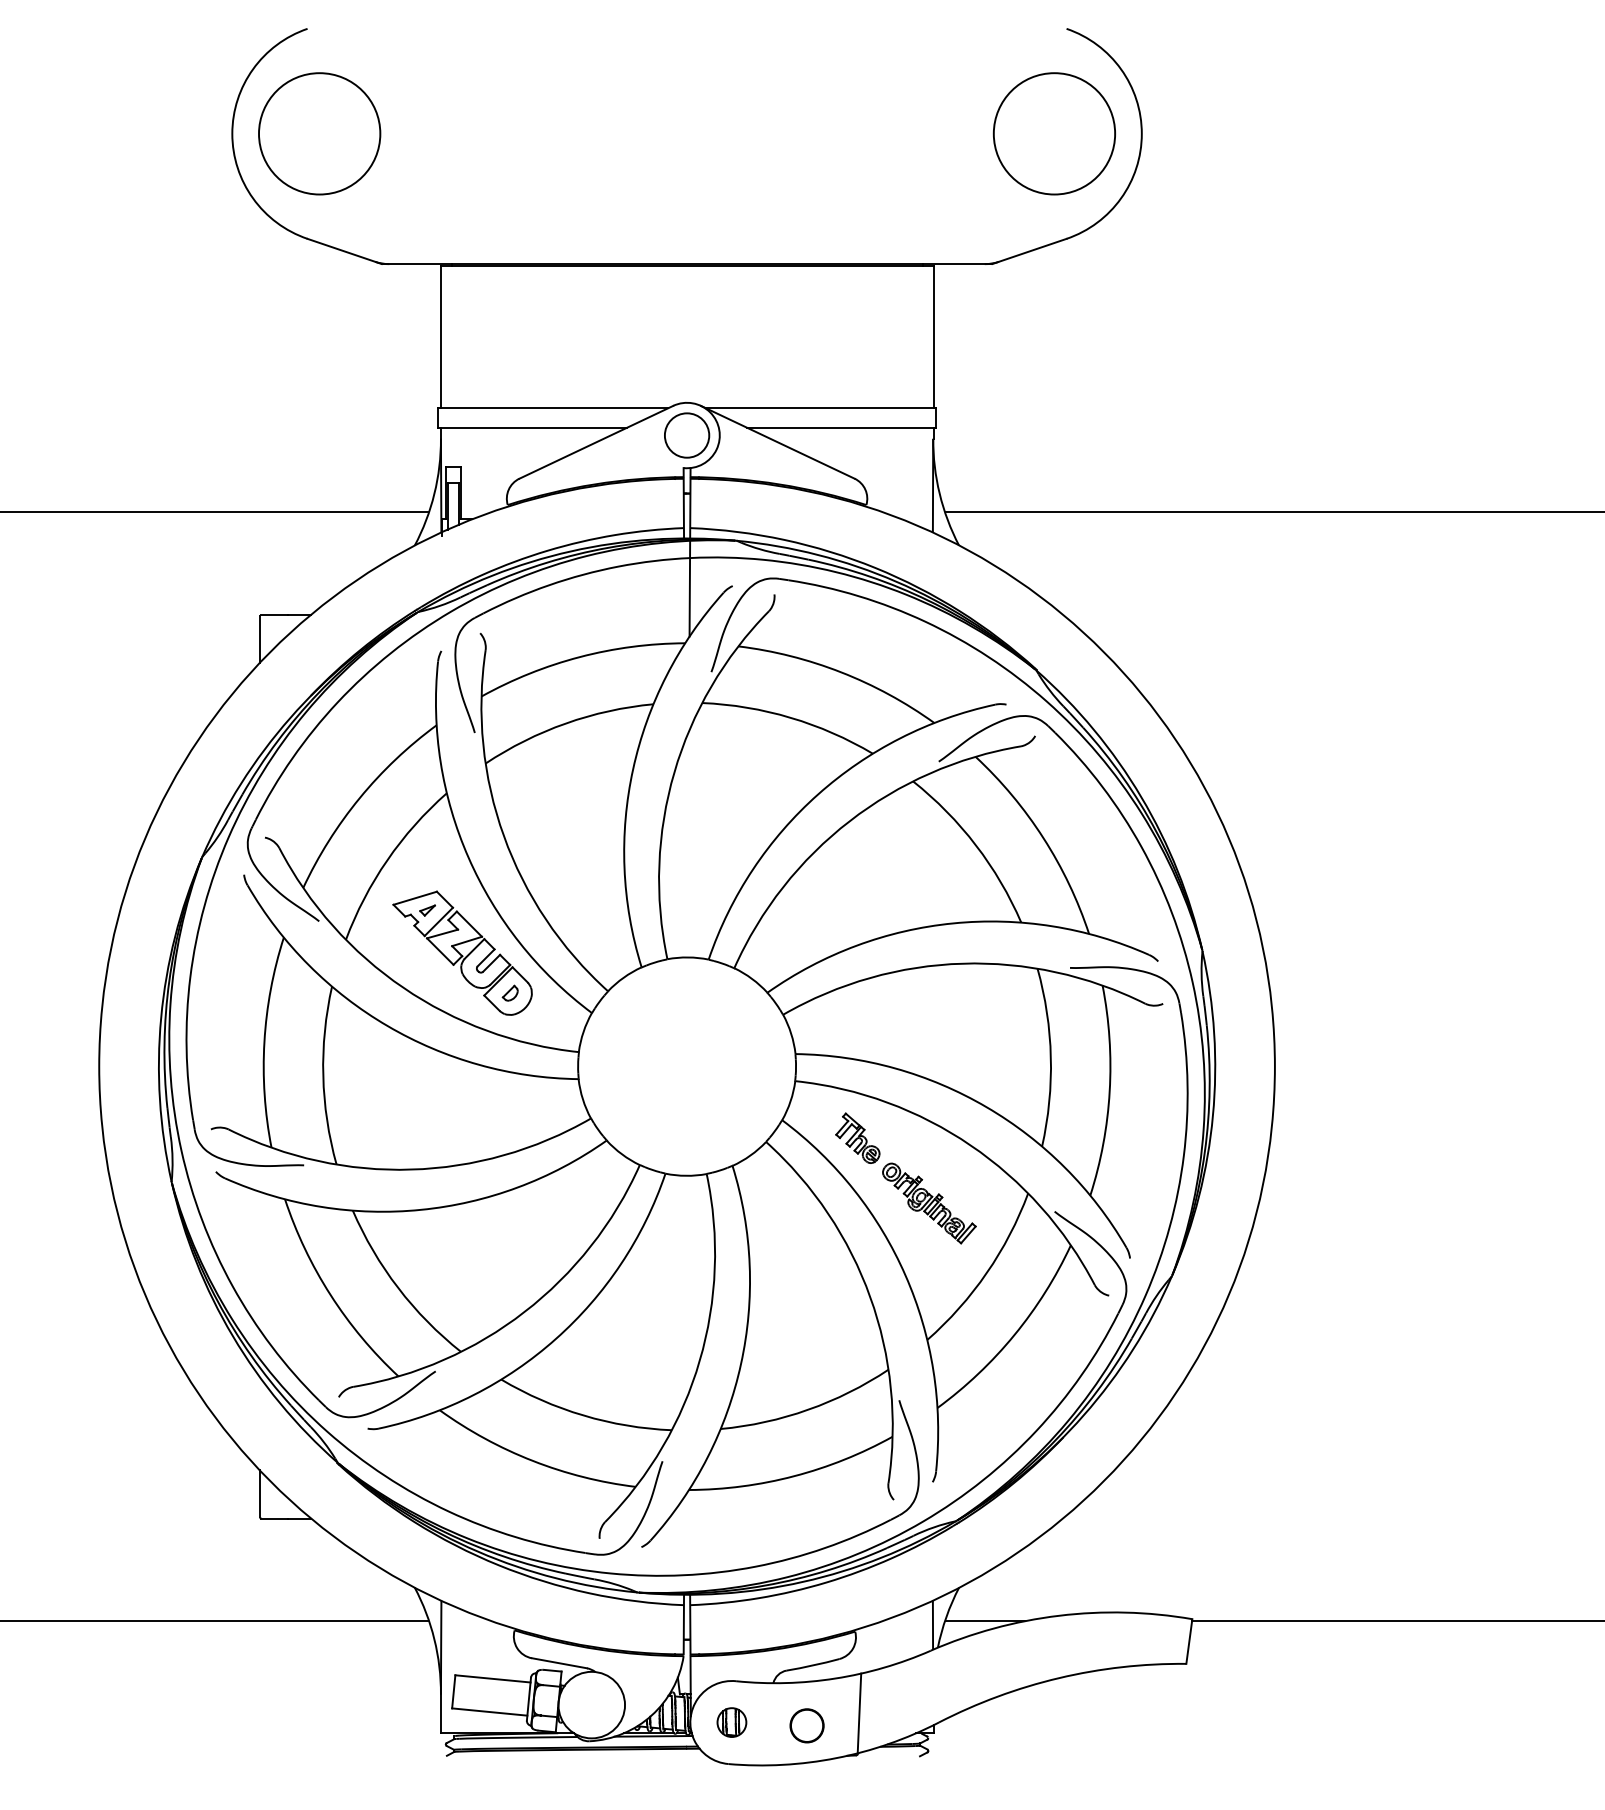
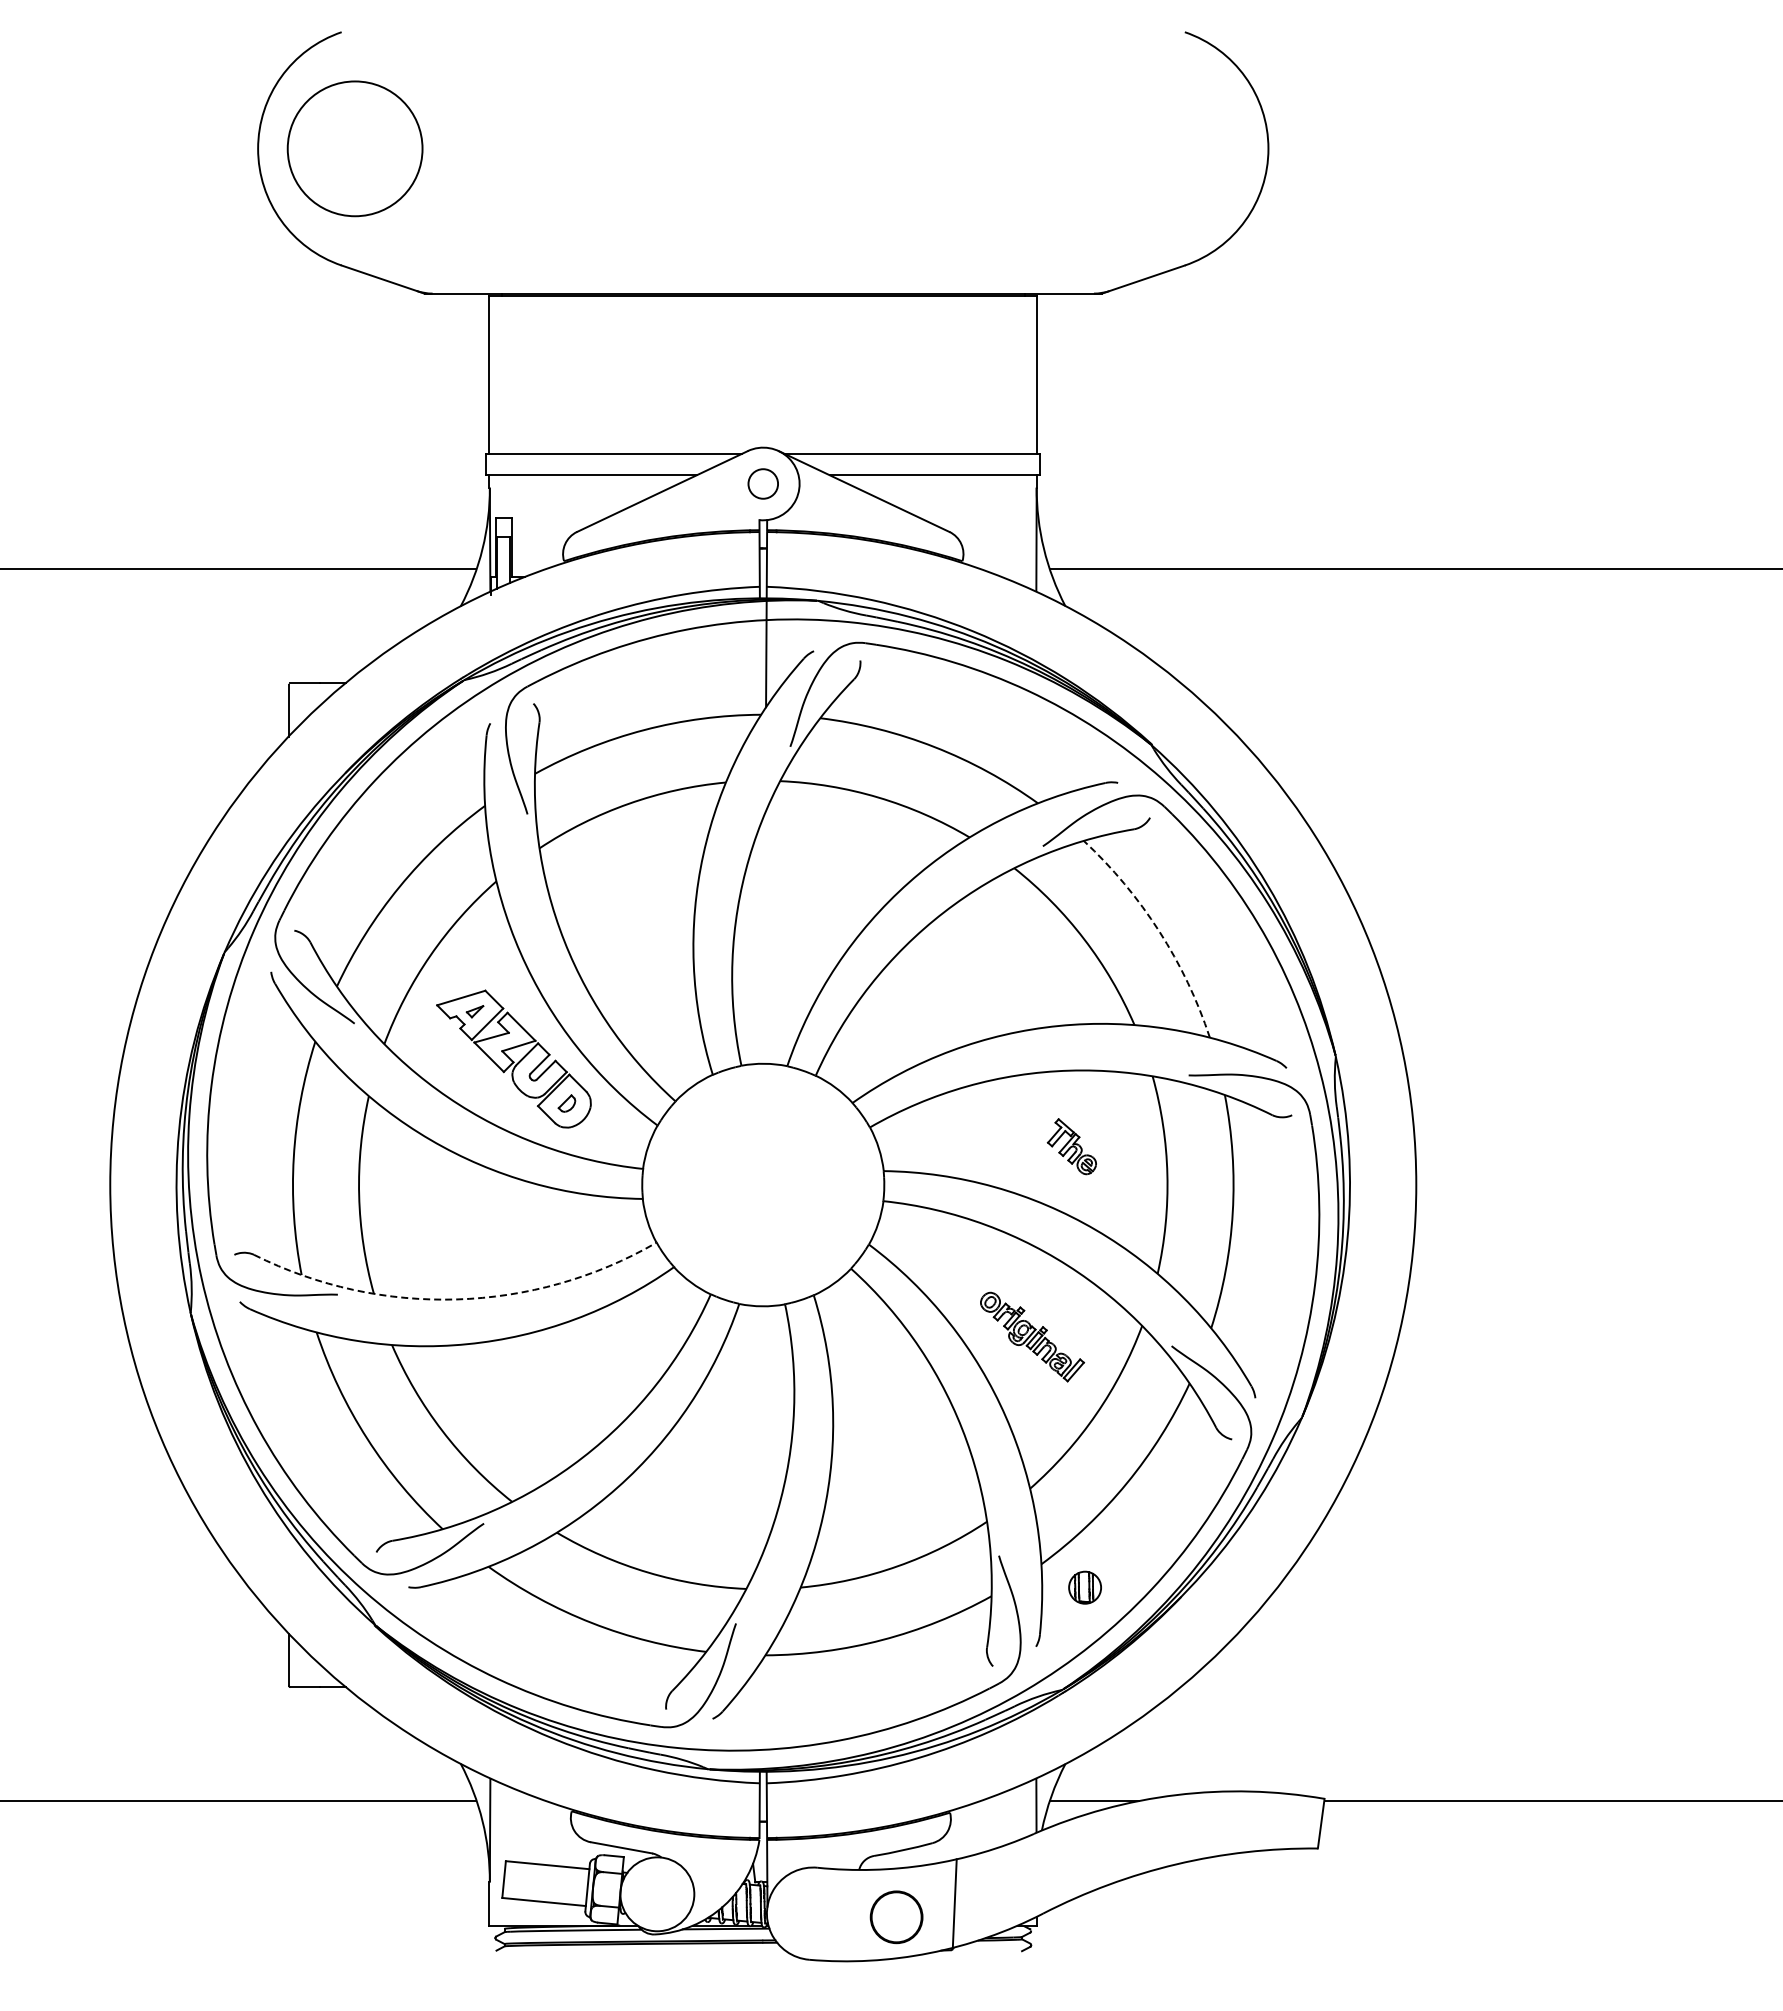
circle: (1054, 133) -> (1171, 148), removed
circle: (686, 435) -> (762, 483), size x0.6
arc: (1043, 838) -> (1159, 931), solid -> dashed
part: (857, 1138) -> (1071, 1146), moved
arc: (410, 1169) -> (456, 1299), solid -> dashed
part: (731, 1722) -> (1084, 1587), moved
circle: (807, 1725) -> (896, 1917), size x1.4

